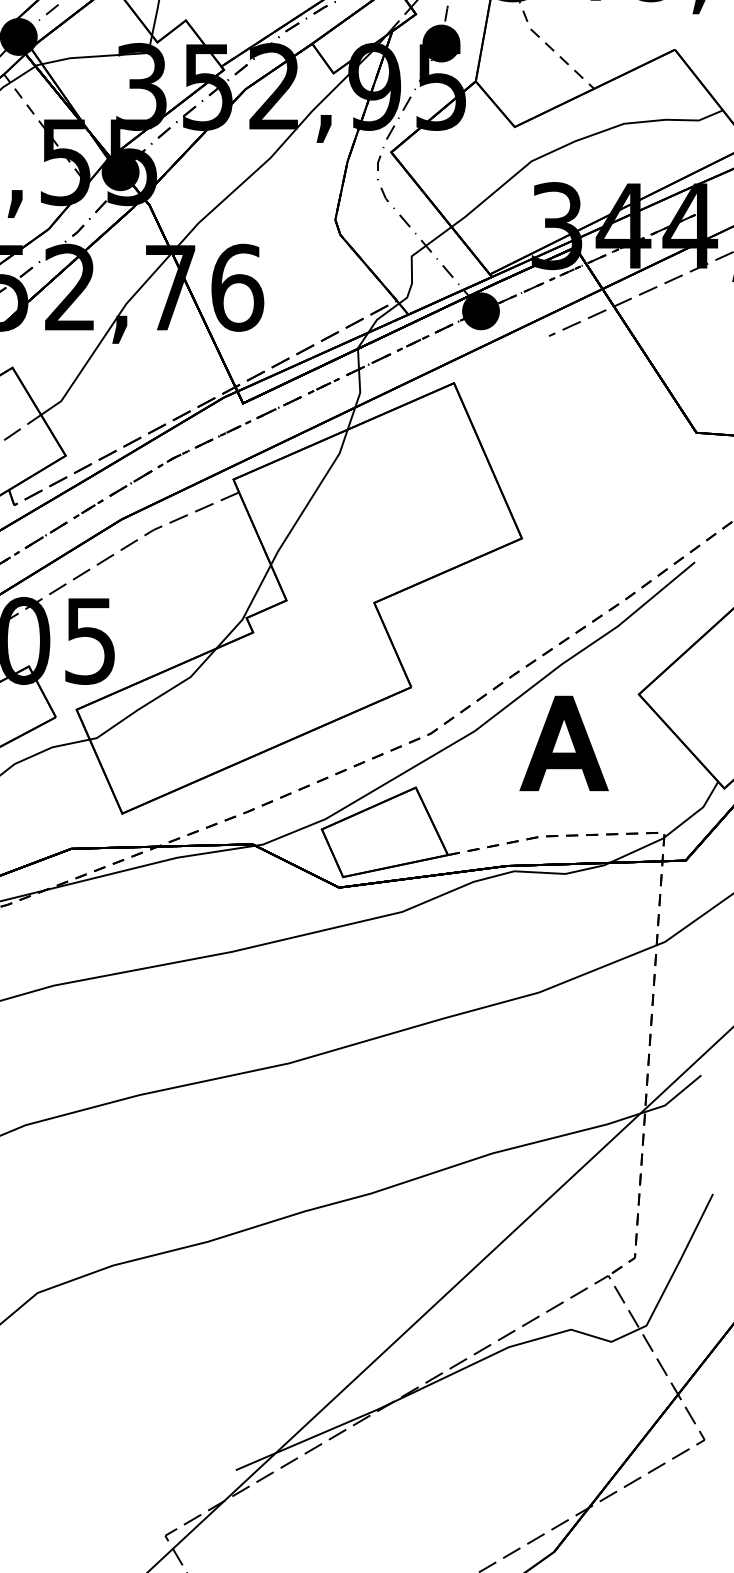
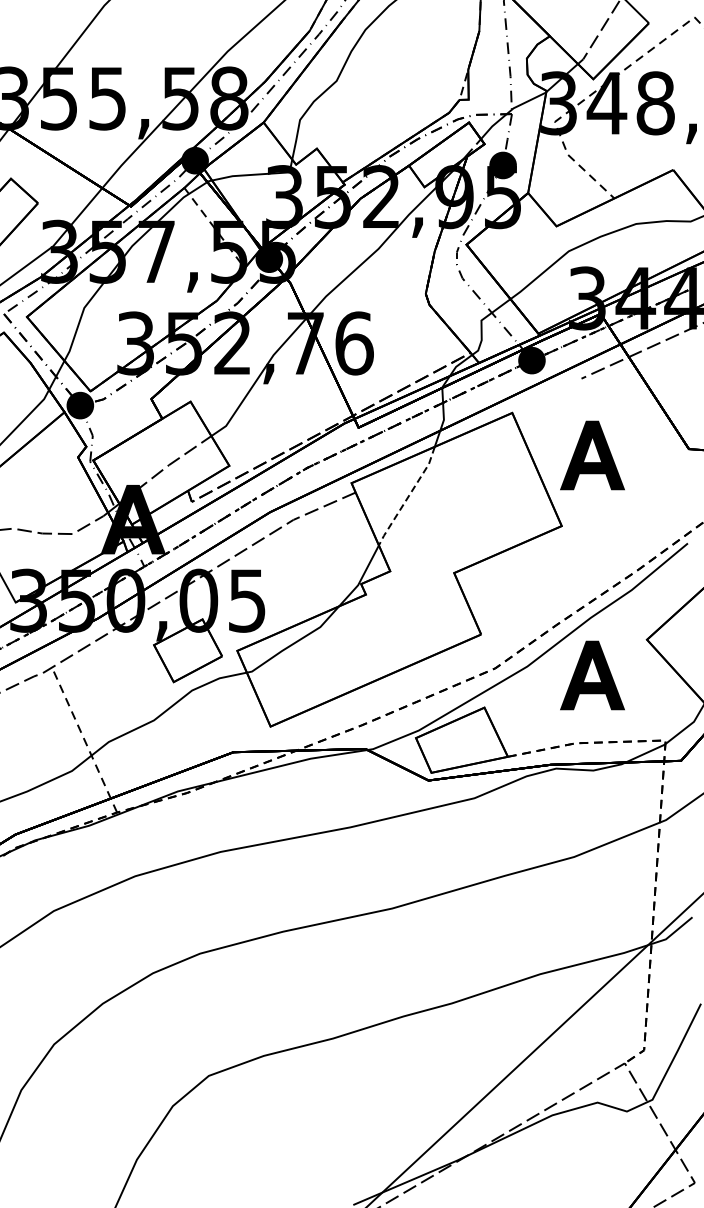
part: (564, 441) -> (592, 455), added
line: (311, 499) -> (408, 497), solid -> dashed

